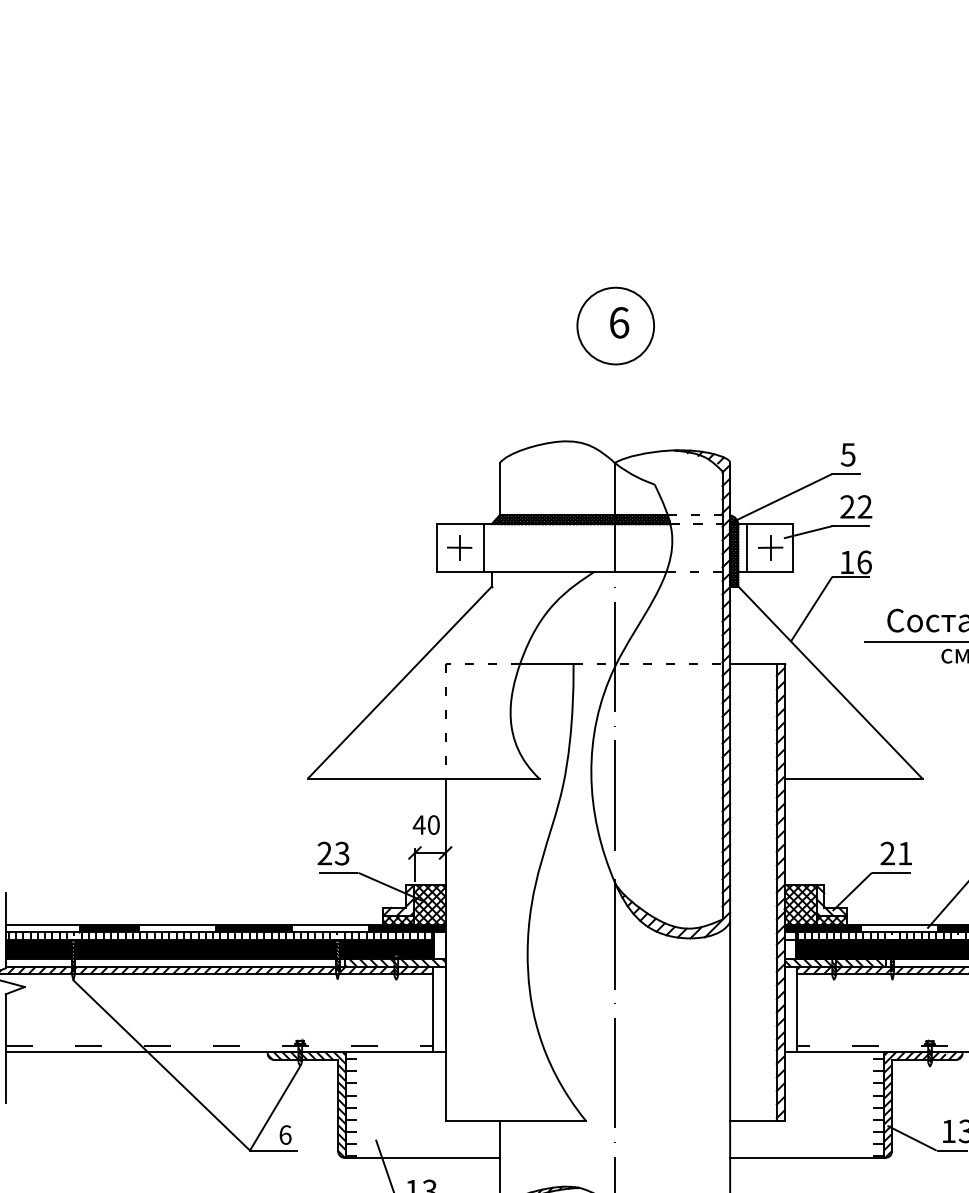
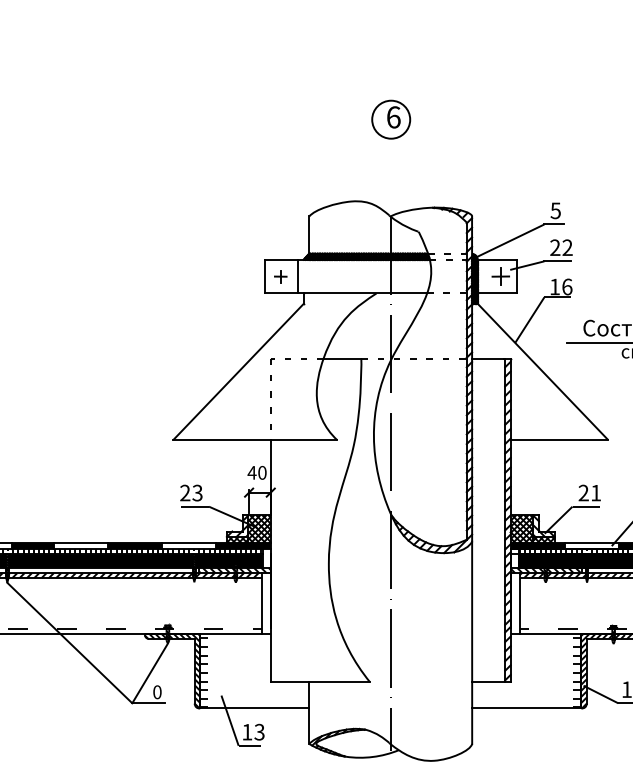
circle: (615, 325) -> (391, 119), size x0.7
part: (459, 547) -> (280, 276), size x0.7
line: (746, 547) -> (483, 276), removed
text: (285, 1134) -> (157, 691), 6 -> 0

